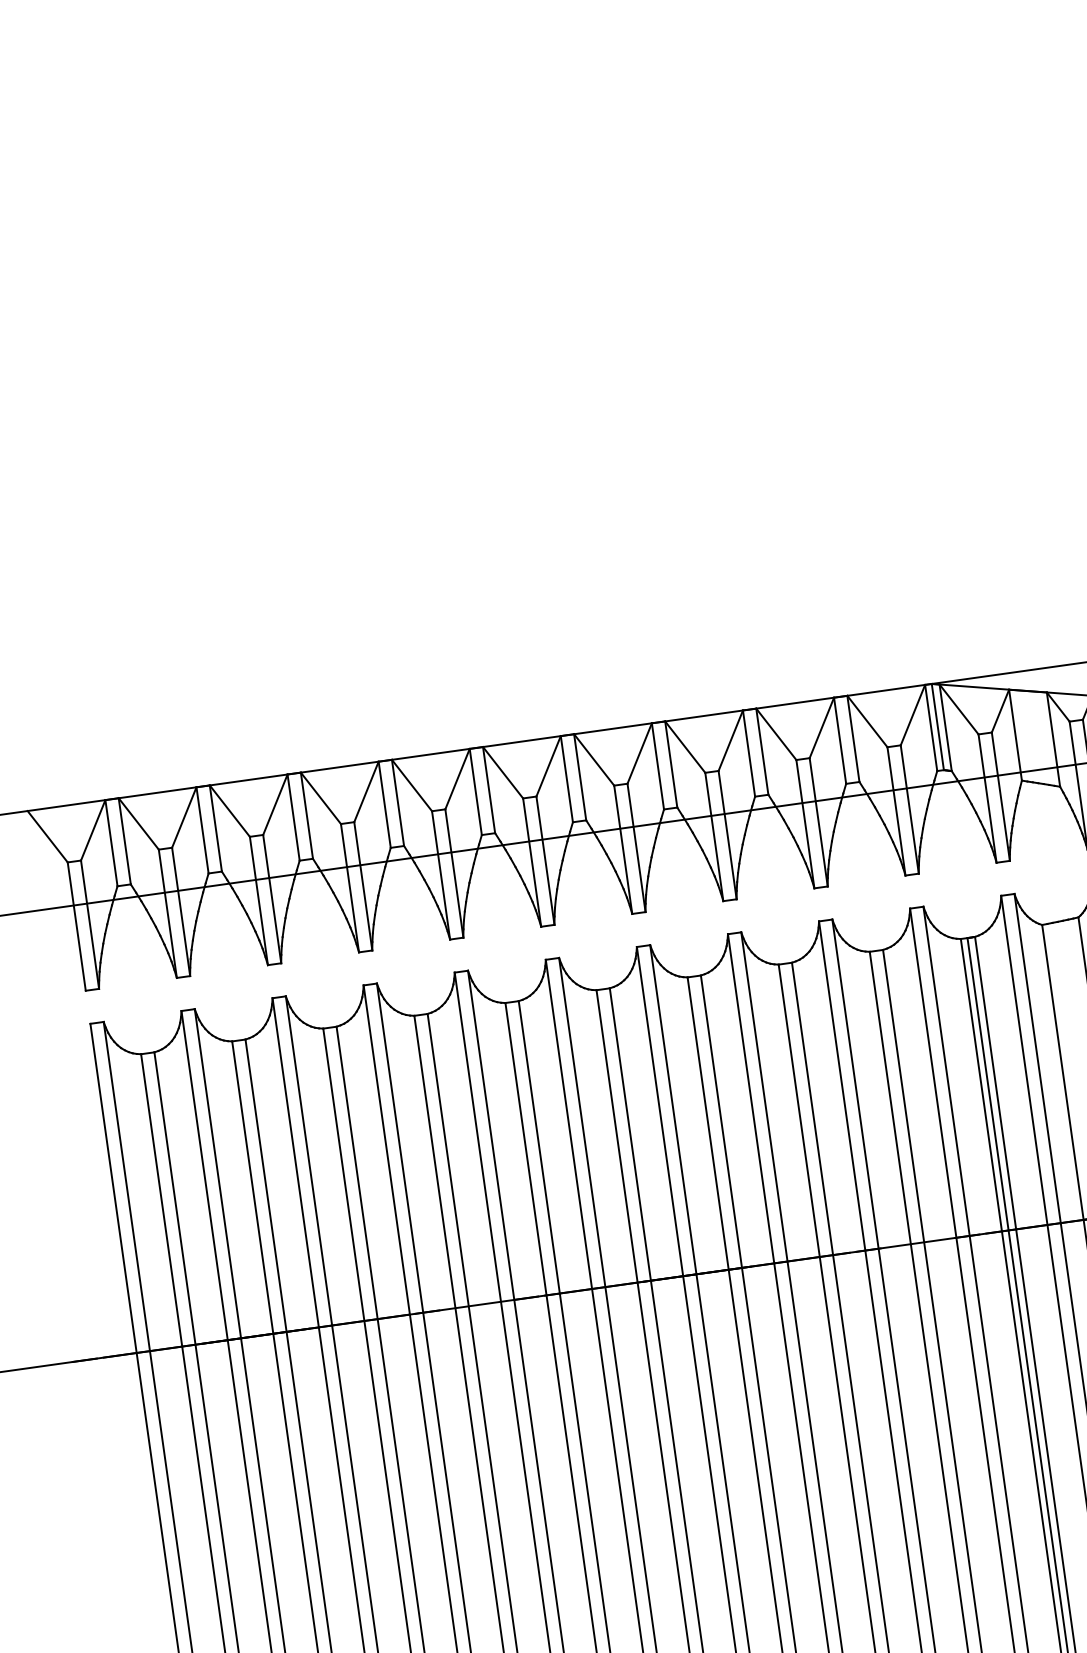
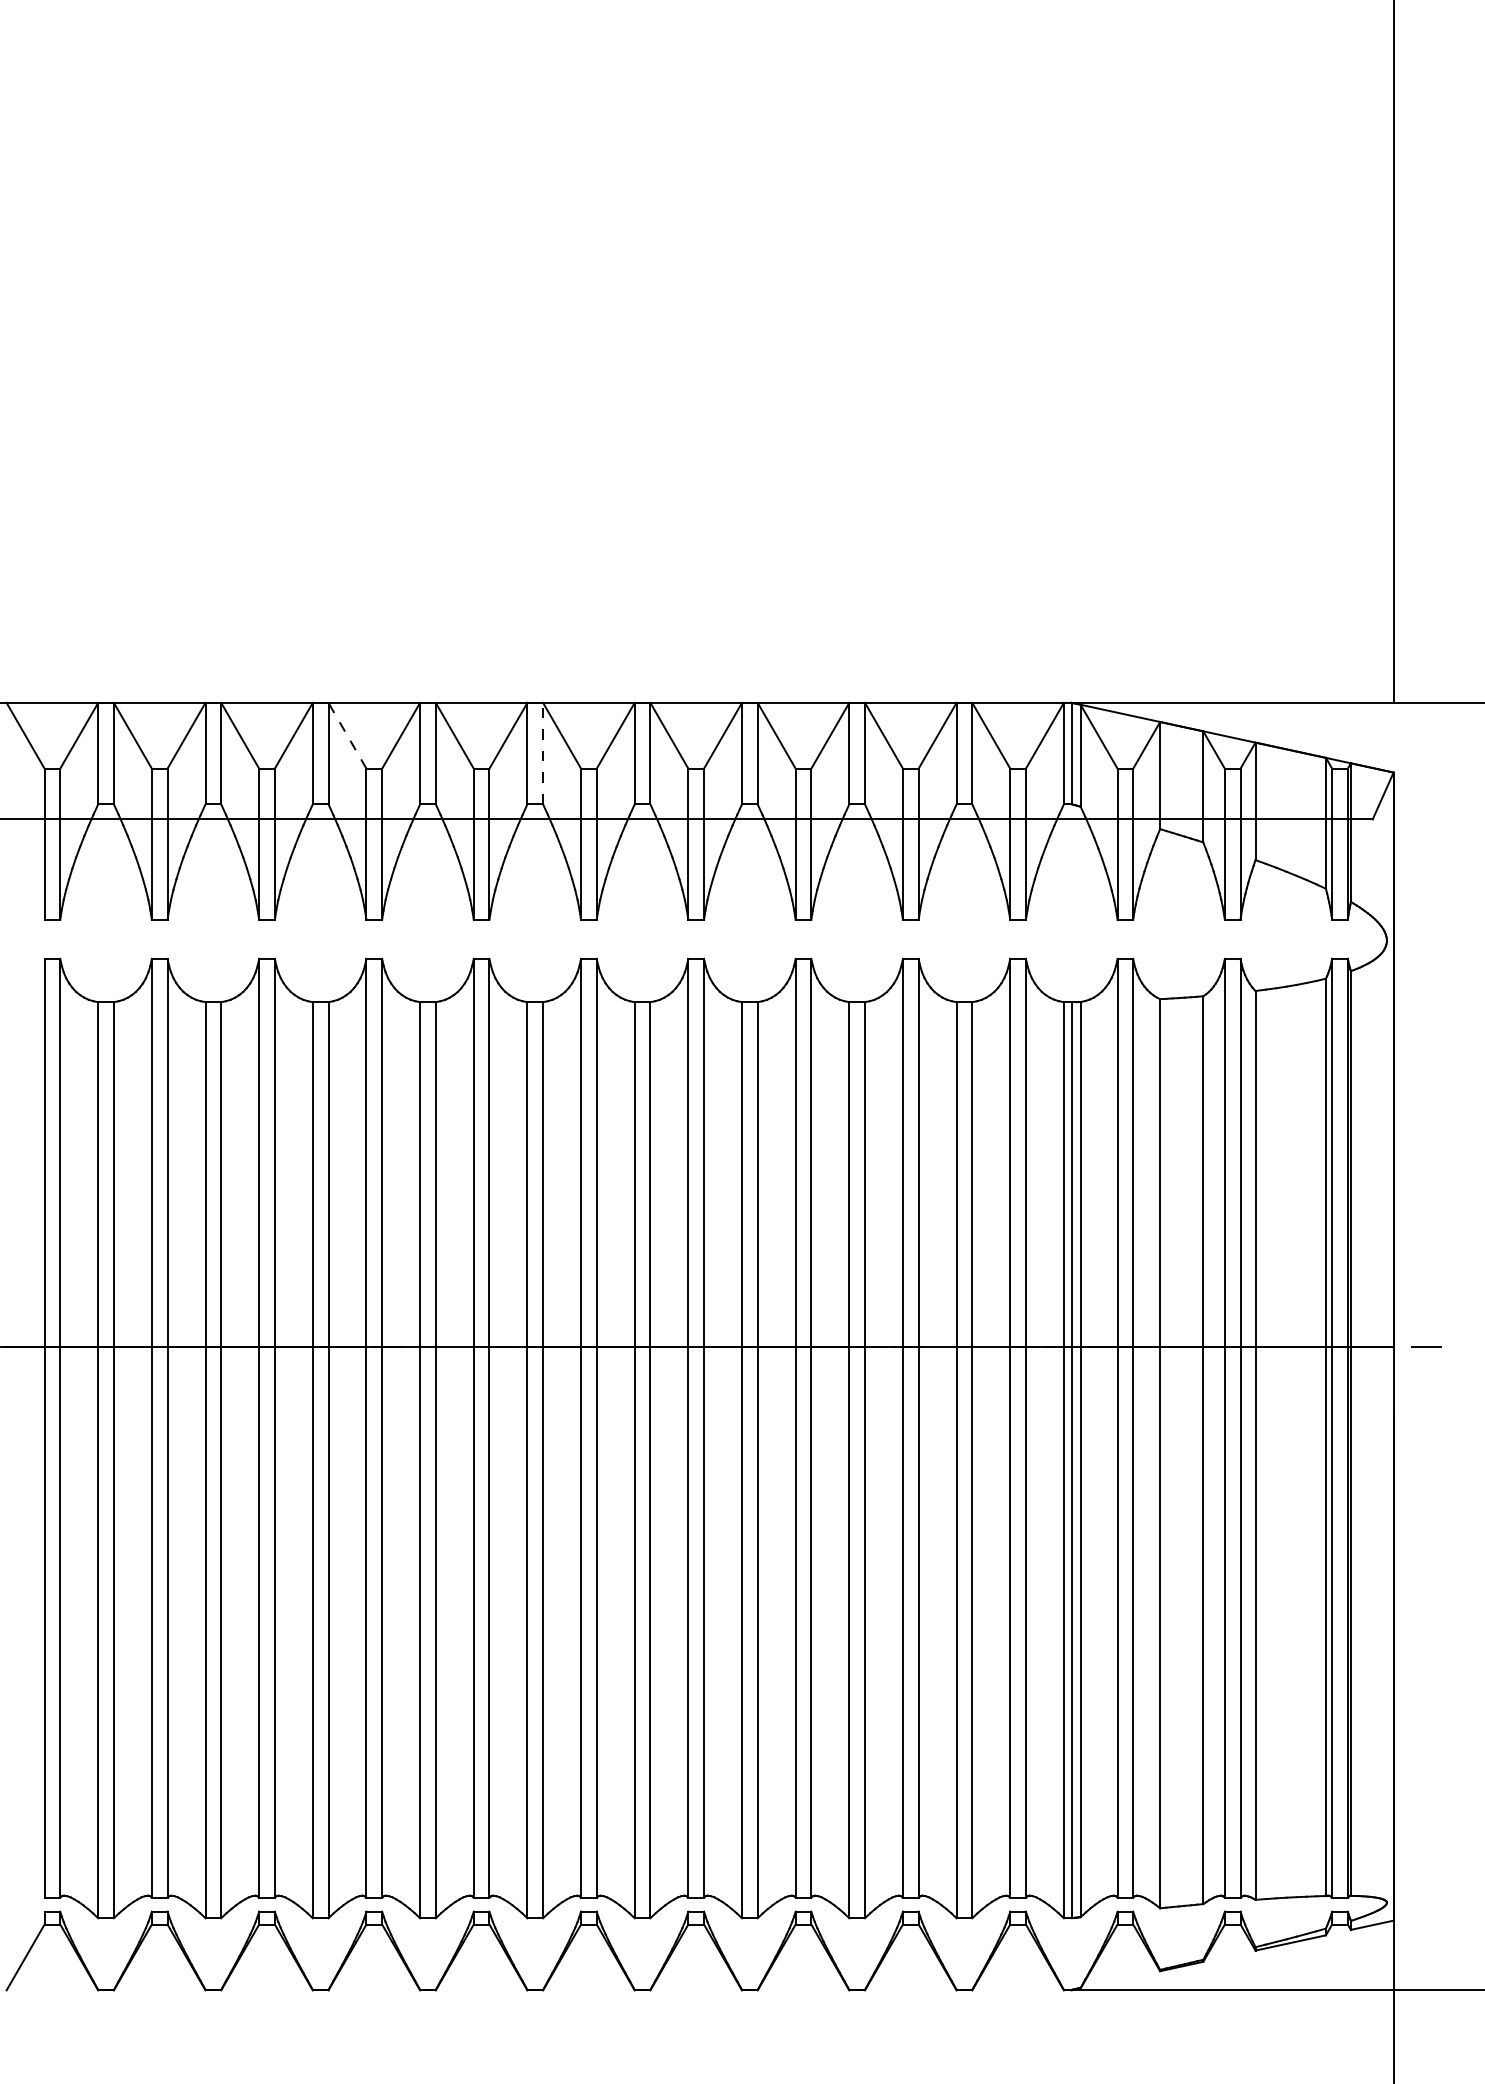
line: (489, 790) -> (543, 753), solid -> dashed
line: (320, 798) -> (347, 735), solid -> dashed

